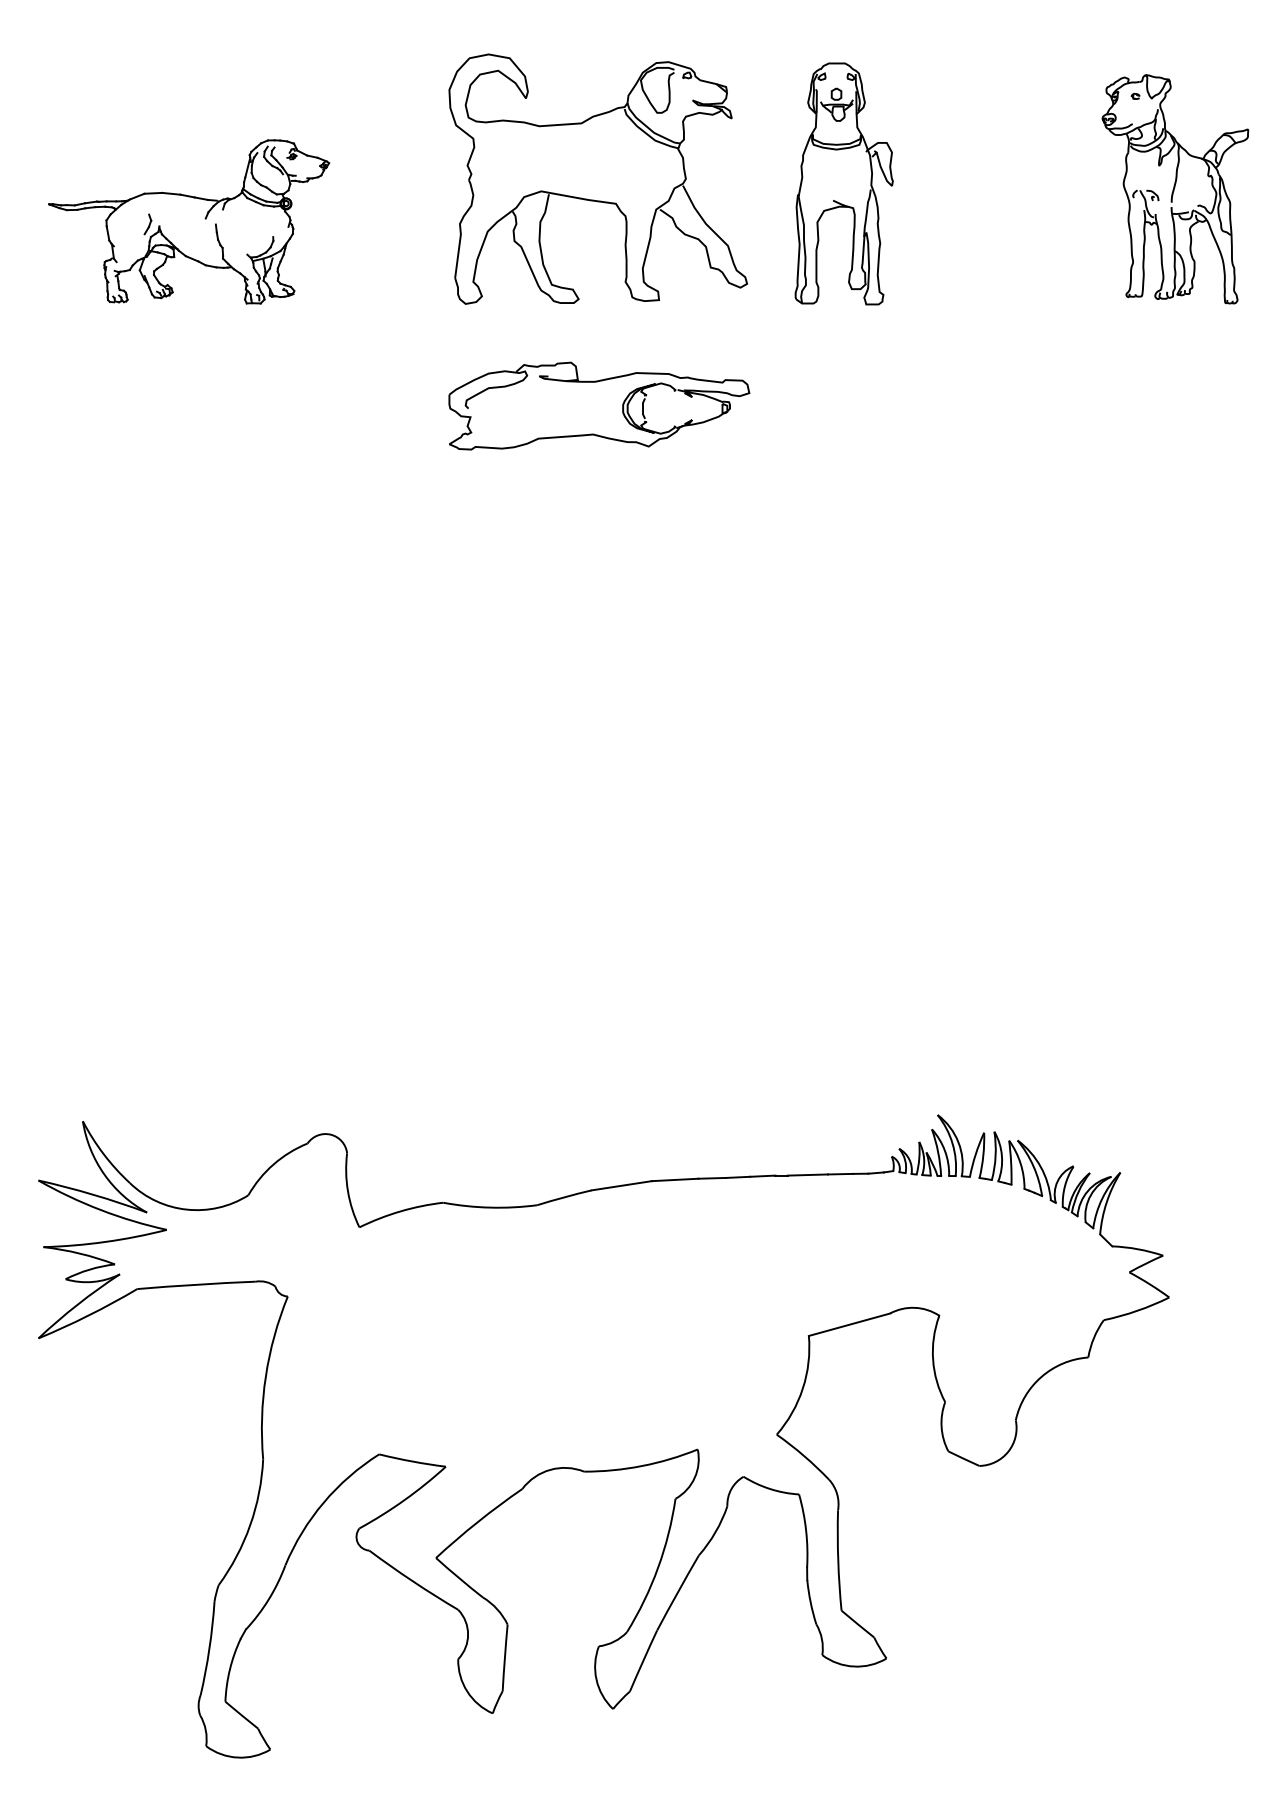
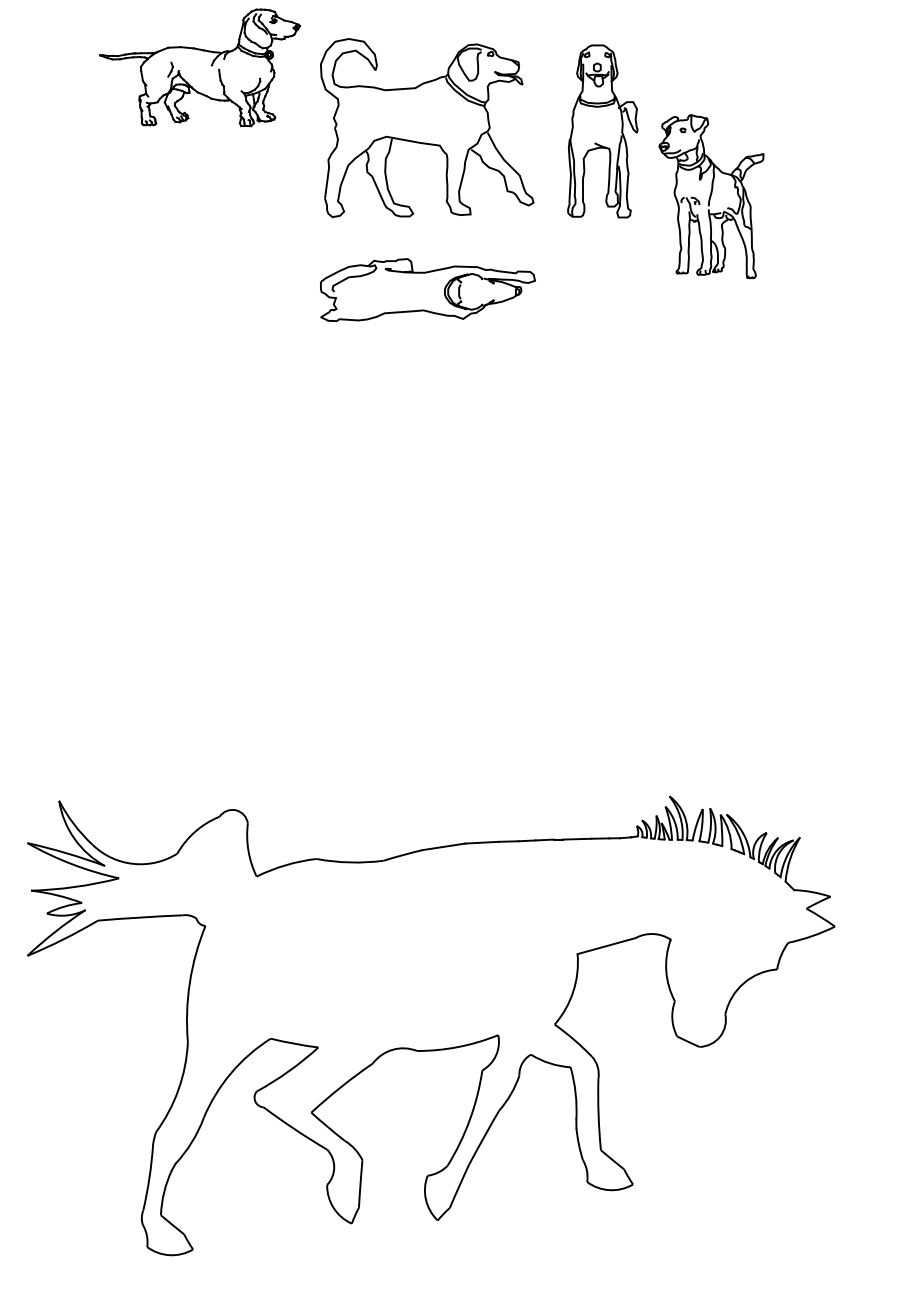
part: (1175, 189) -> (711, 196), moved
part: (189, 221) -> (200, 67), moved

